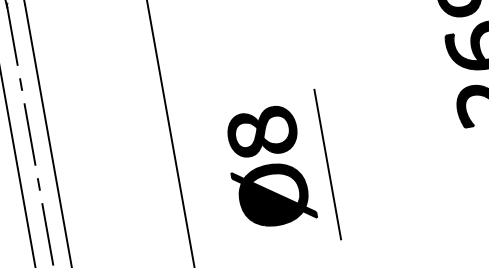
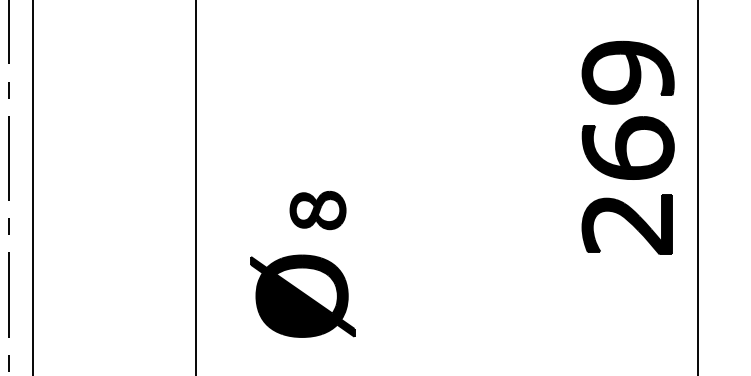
part: (262, 132) -> (317, 210), size x0.6
line: (328, 164) -> (397, 268), removed
part: (273, 194) -> (302, 295), moved

